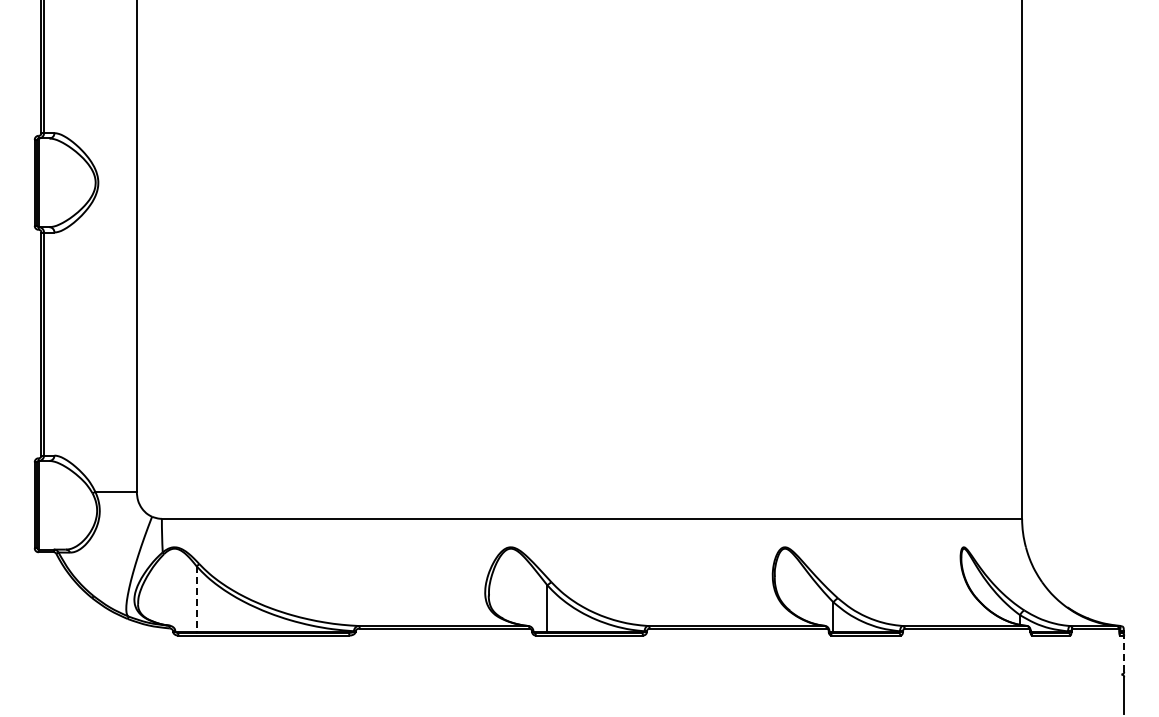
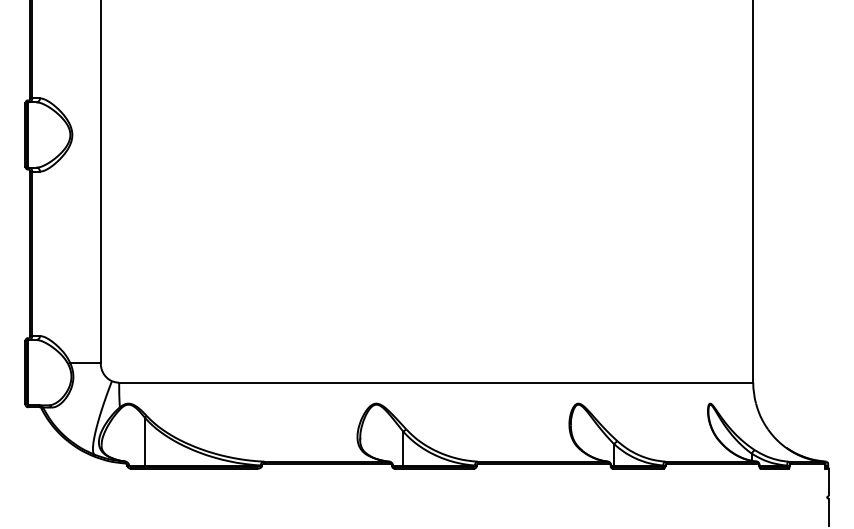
line: (196, 598) -> (144, 441), dashed -> solid
line: (1124, 653) -> (828, 481), dashed -> solid

